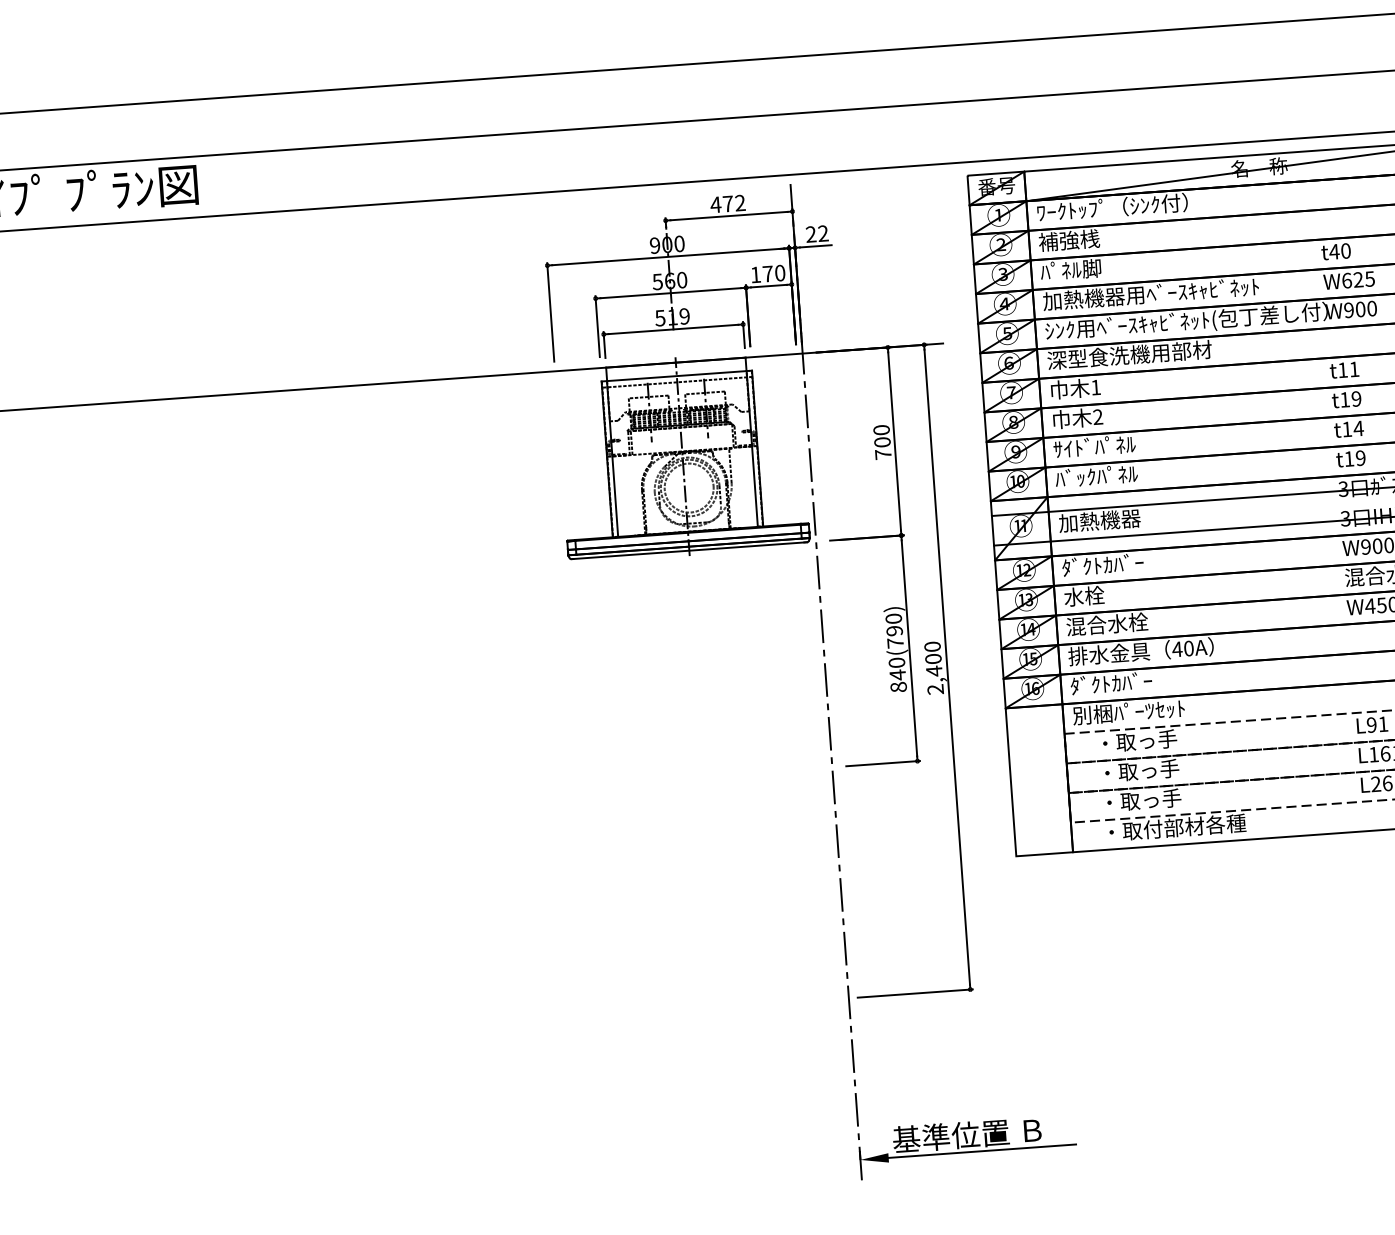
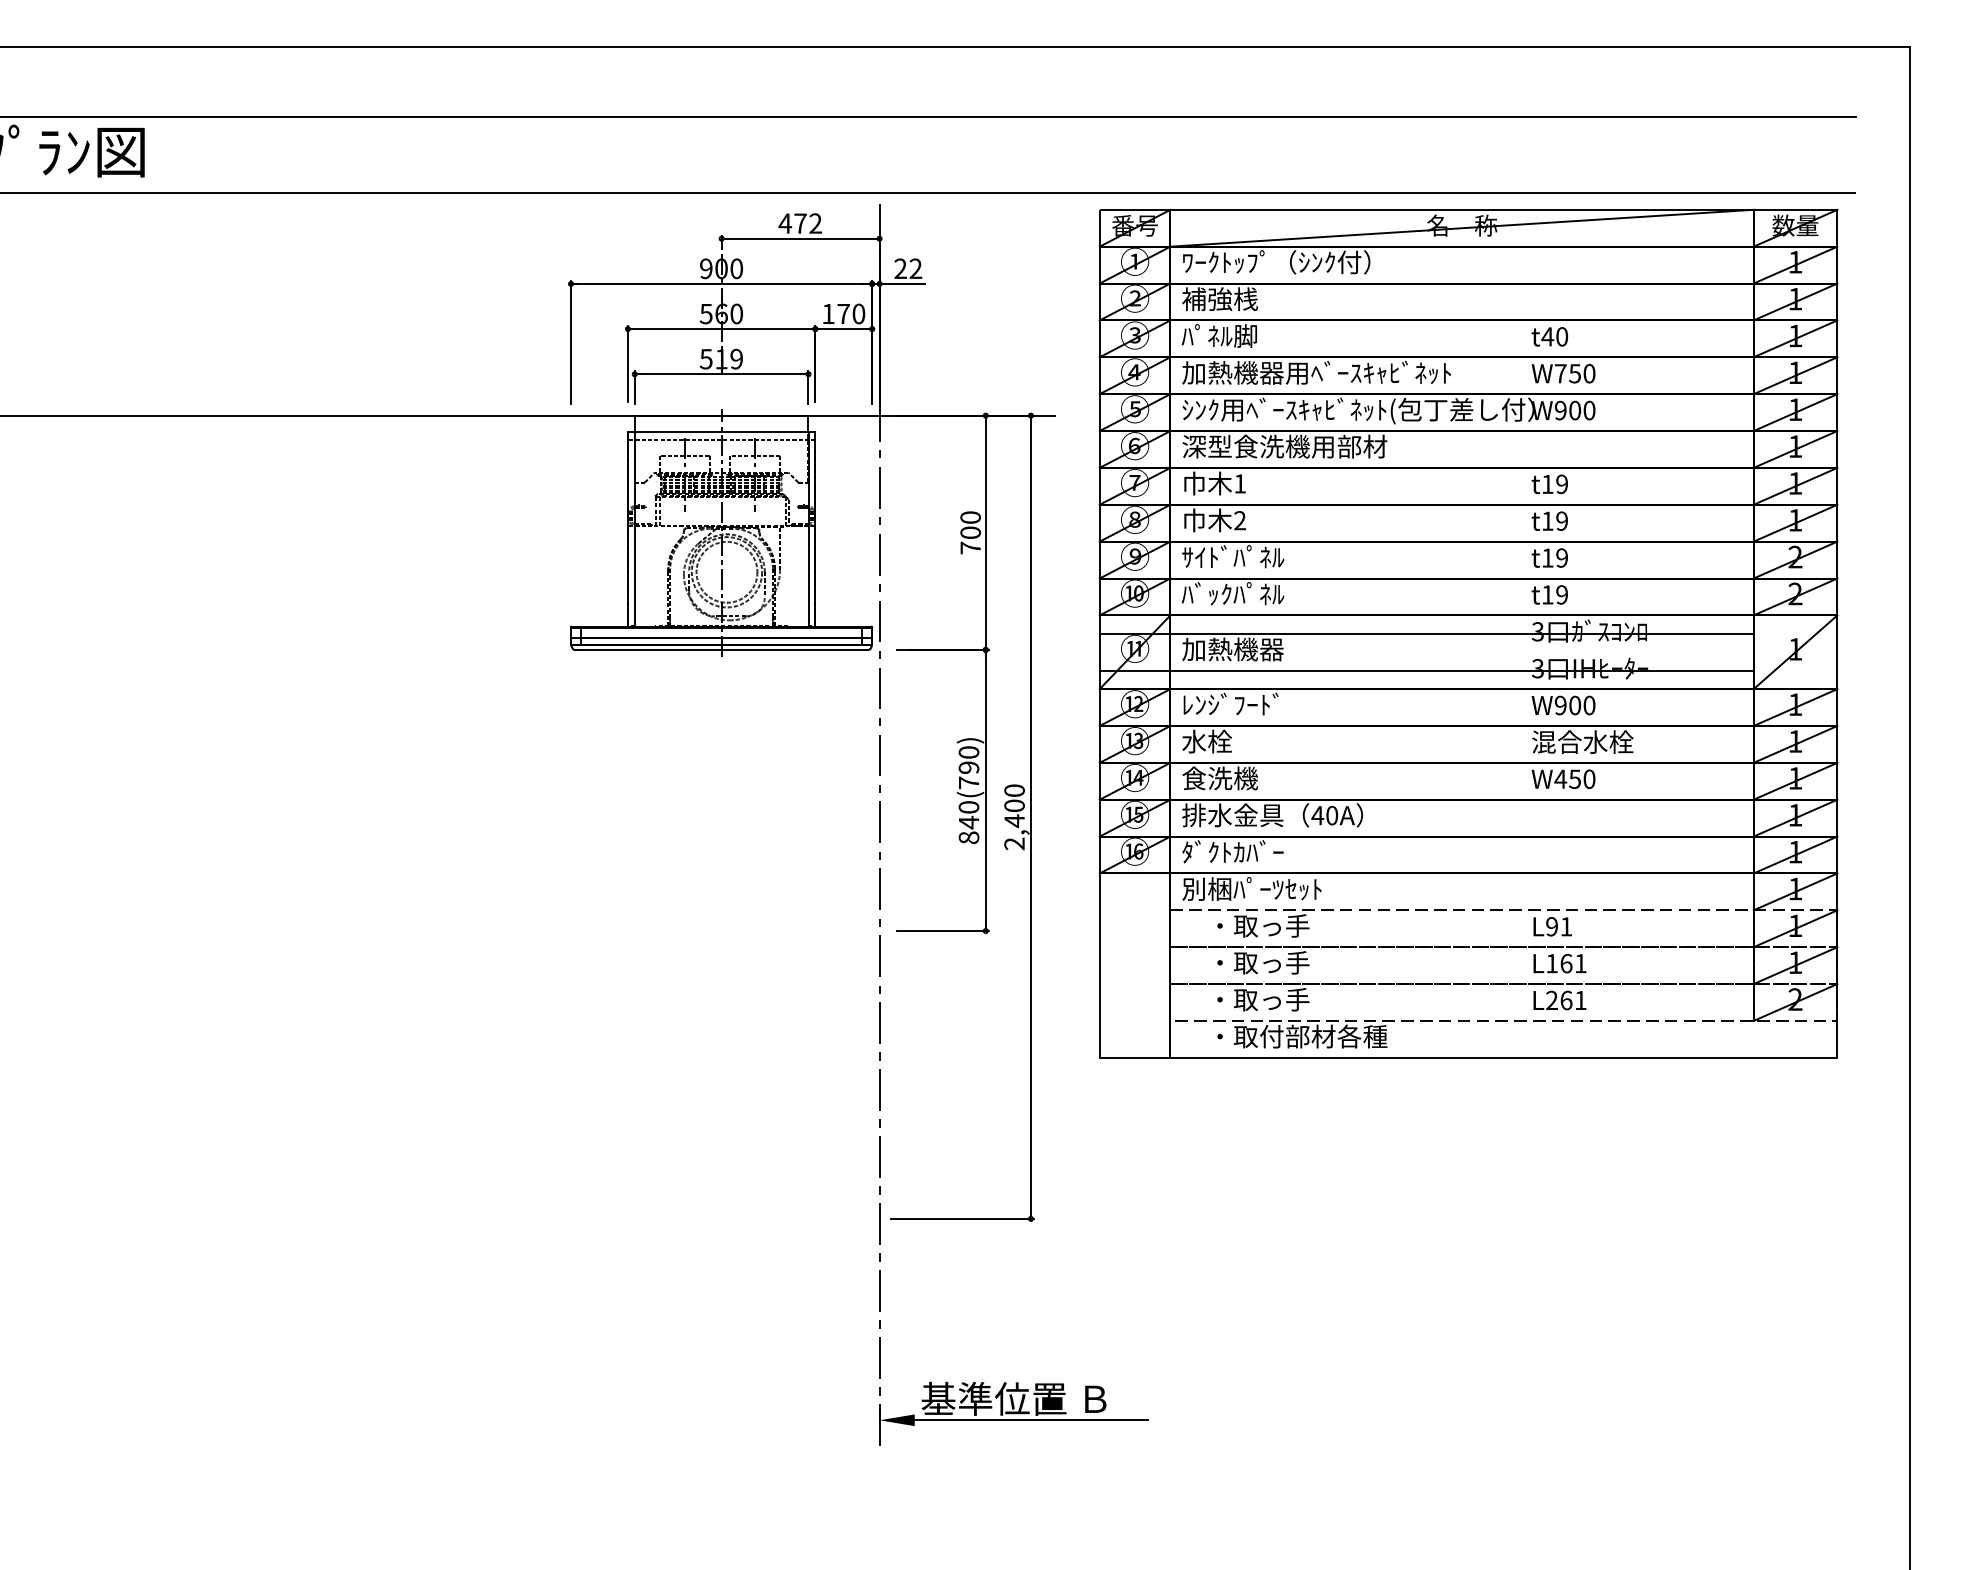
text: (1358, 279) -> (1575, 373), W625 -> W750
text: (1353, 369) -> (1561, 484), t11 -> t19
text: (1358, 428) -> (1561, 557), t14 -> t19
text: (1102, 564) -> (1232, 703), ﾀﾞｸﾄｶﾊﾞｰ -> ﾚﾝｼﾞﾌｰﾄﾞ
text: (1106, 624) -> (1232, 778), 混合水栓 -> 食洗機

